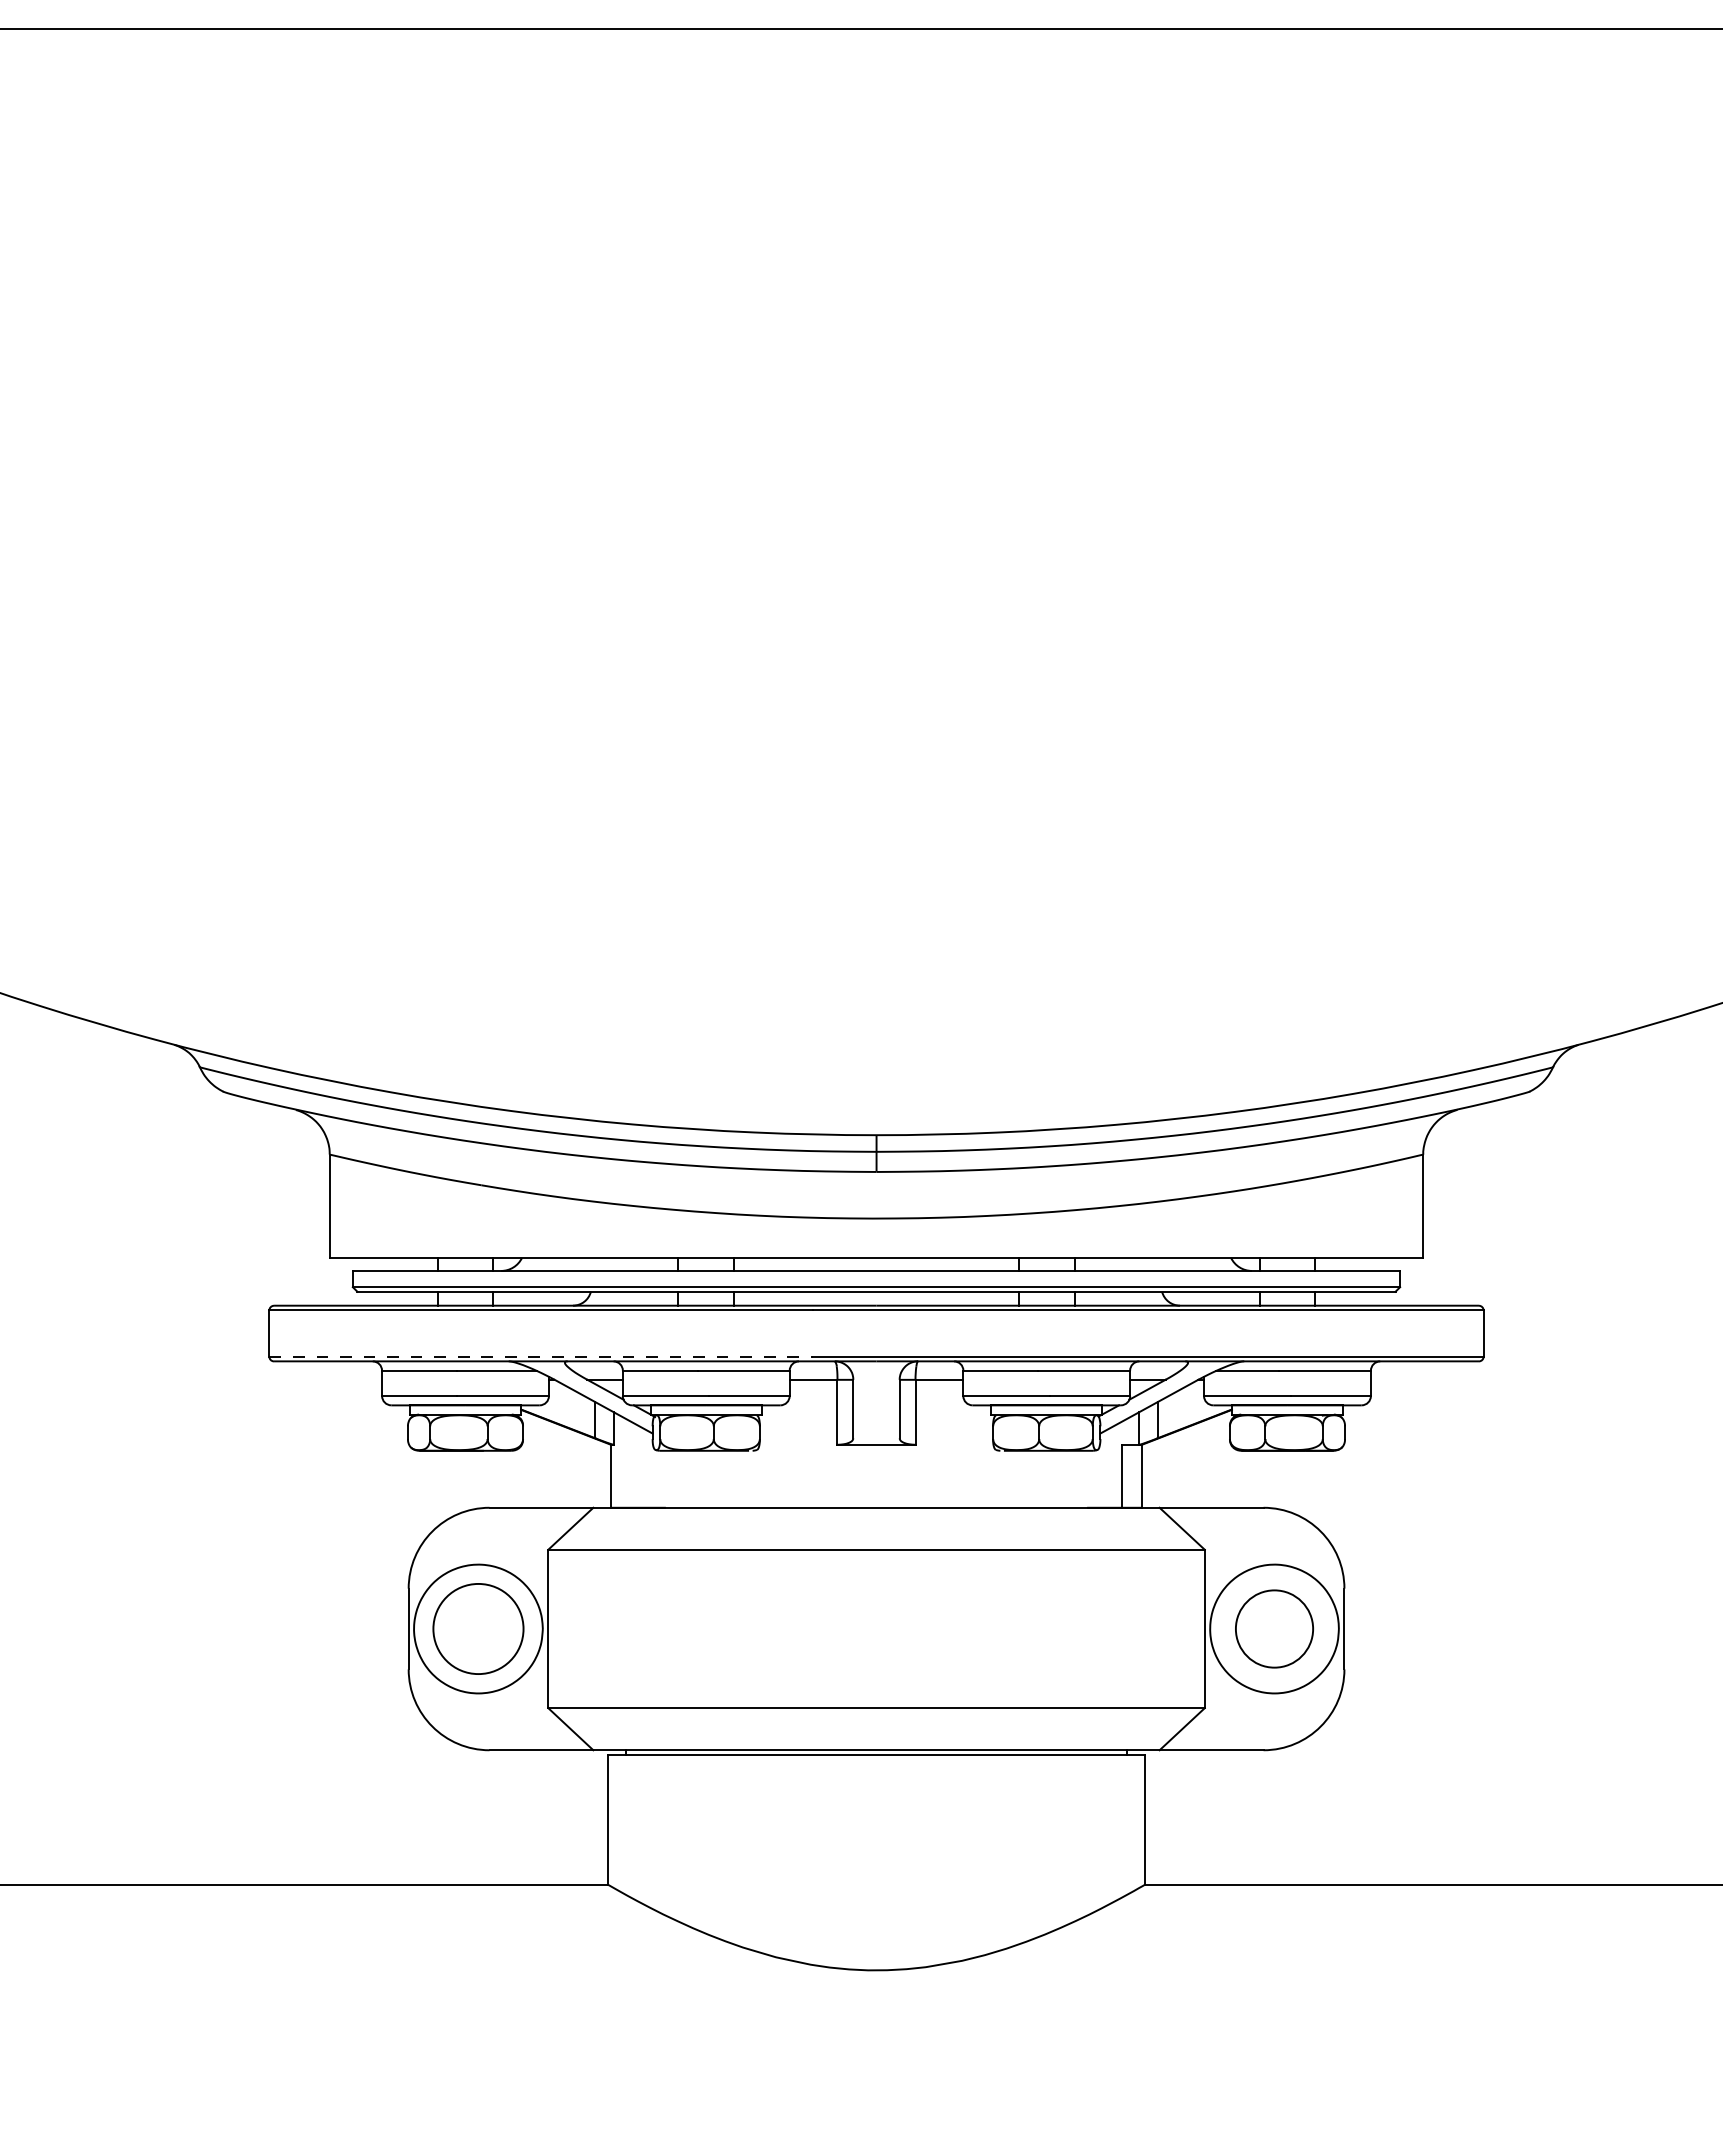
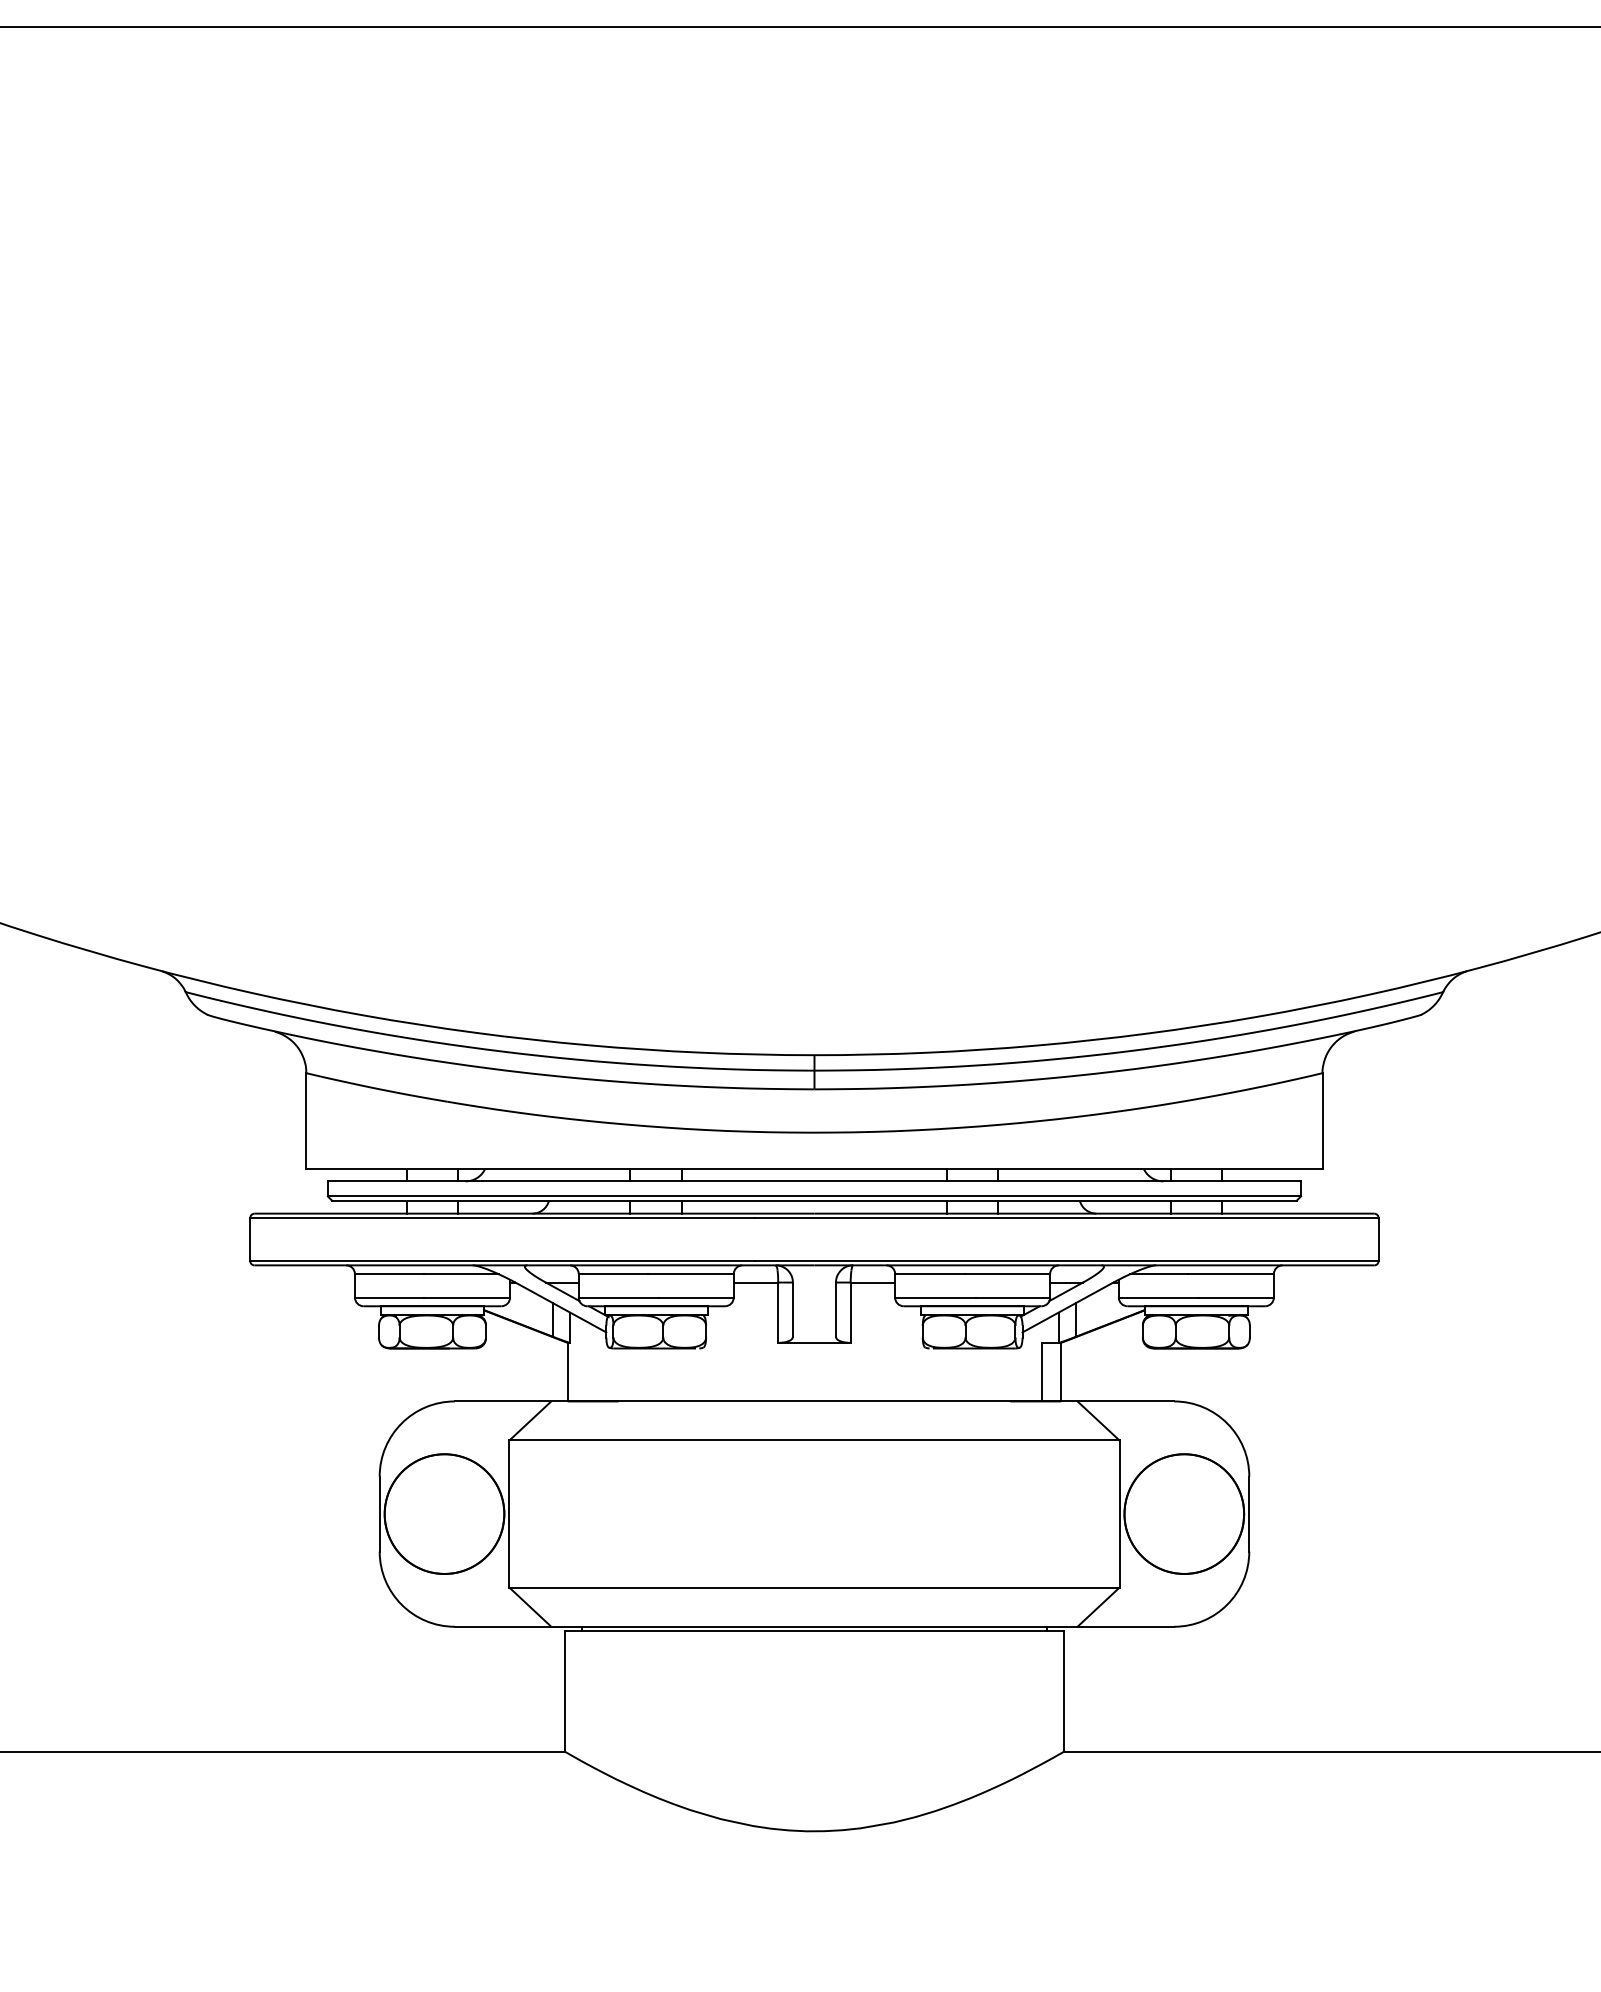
line: (541, 1356) -> (503, 1260), dashed -> solid
circle: (478, 1628) -> (444, 1513), size x1.43
circle: (1274, 1628) -> (1184, 1513), size x1.67

